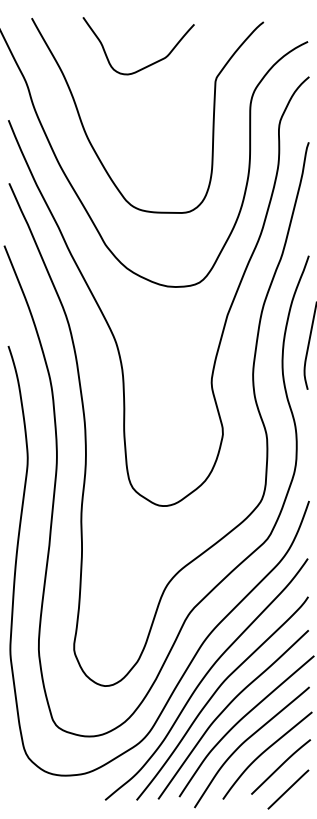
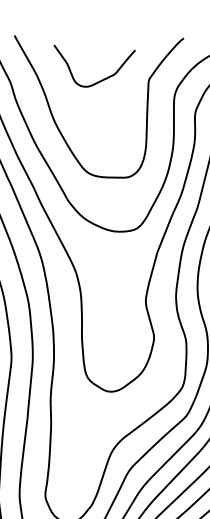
curve: (147, 65) -> (101, 80), moved

